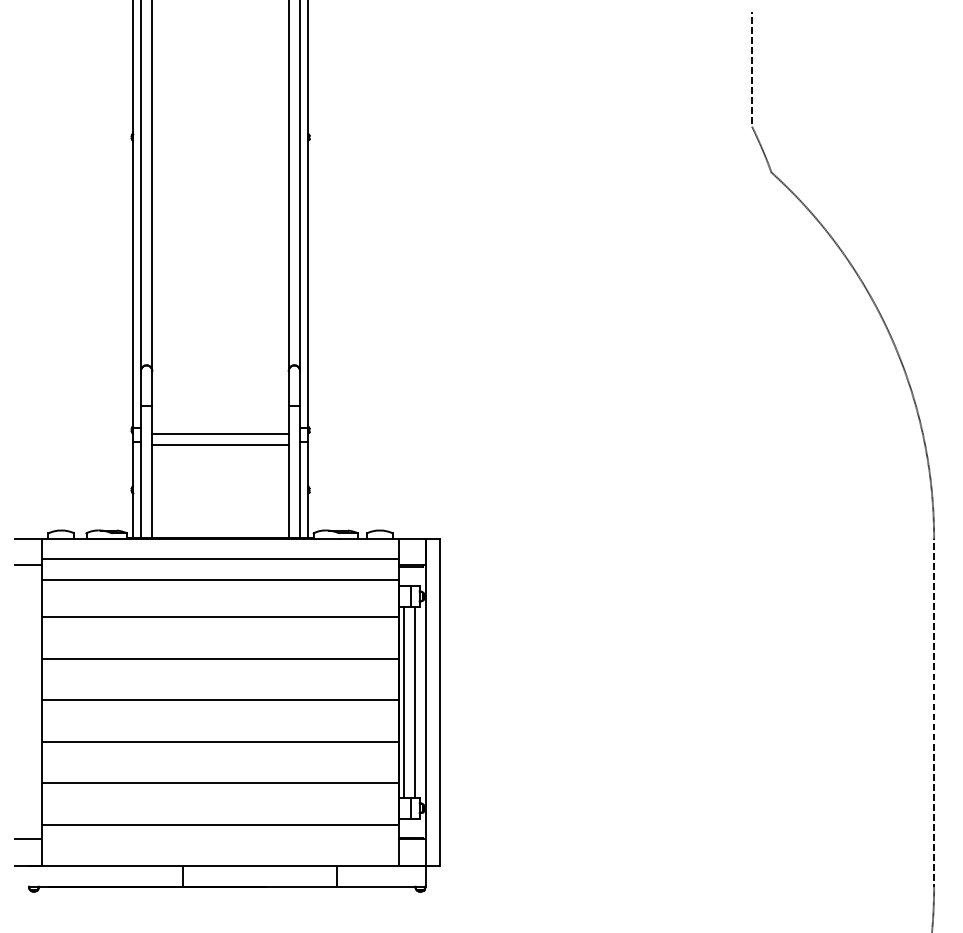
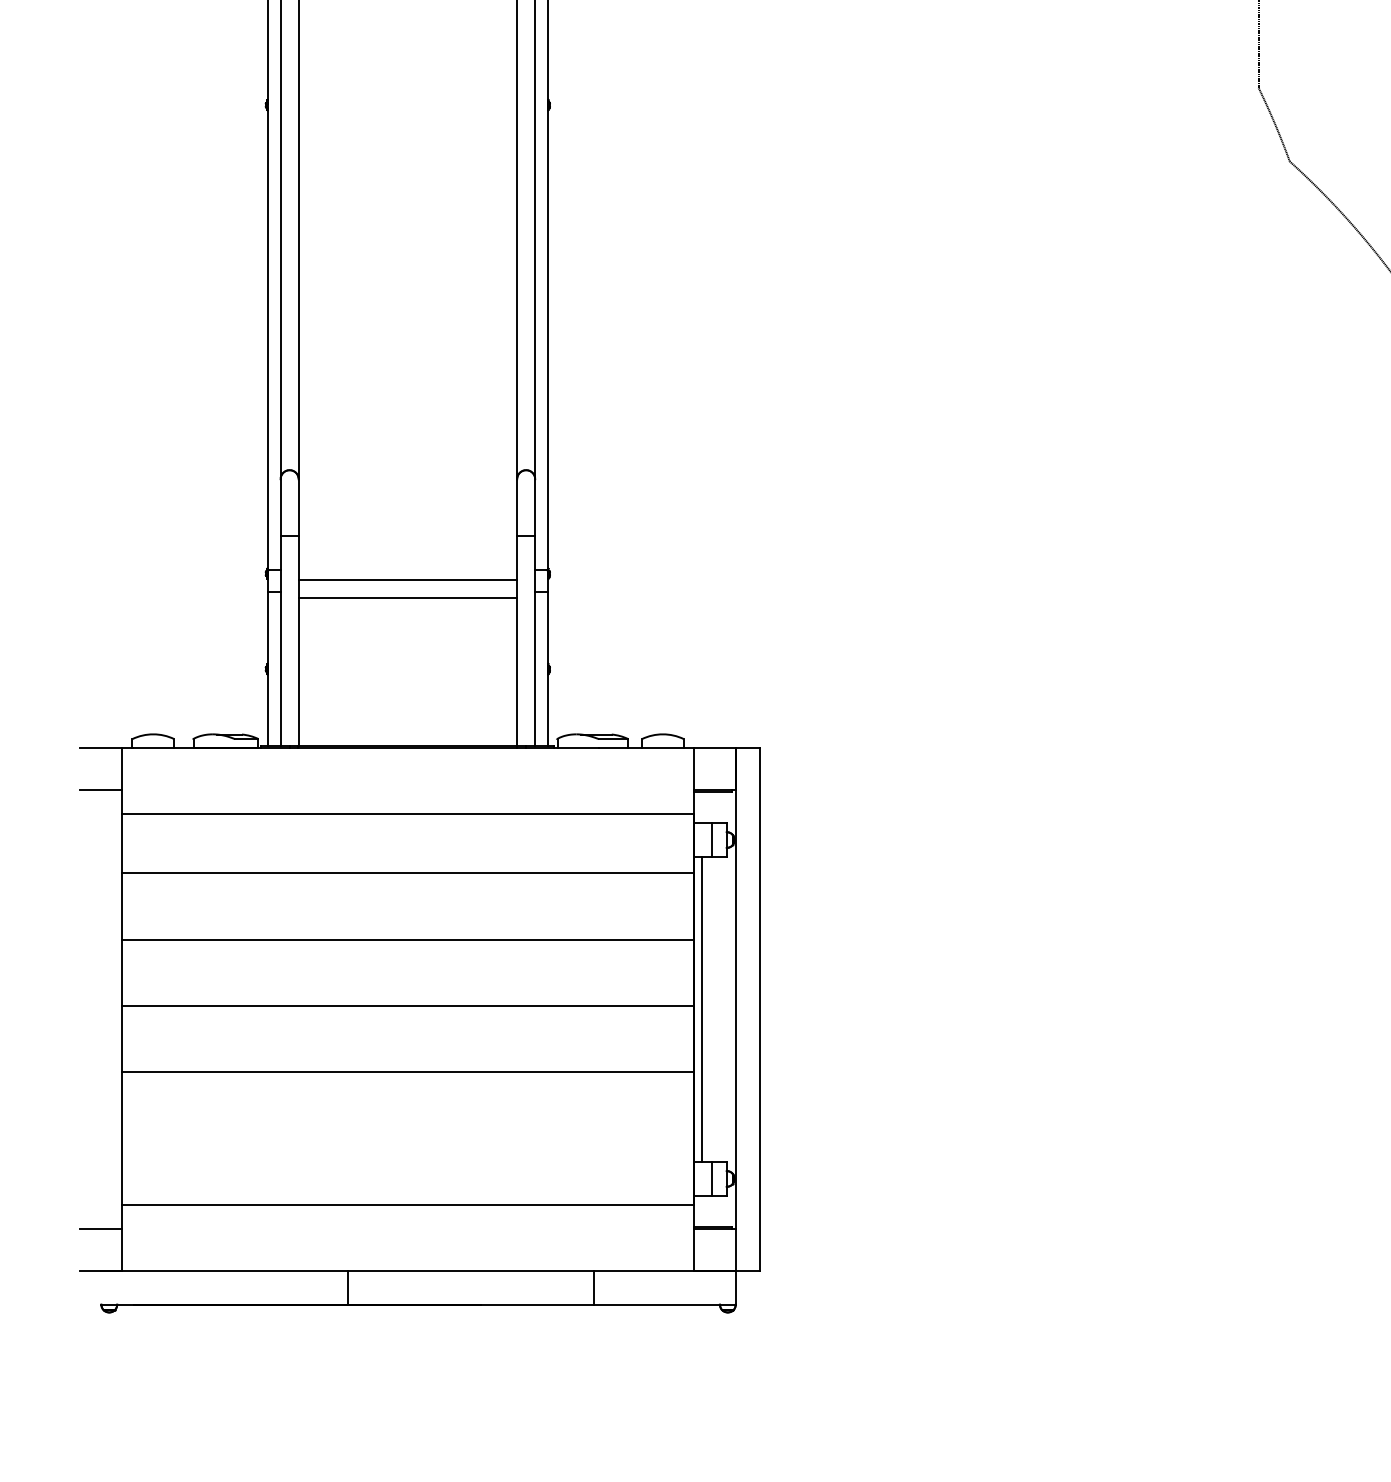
line: (220, 559) -> (407, 780), removed
line: (414, 701) -> (718, 1008), removed
line: (220, 783) -> (407, 1139), removed

